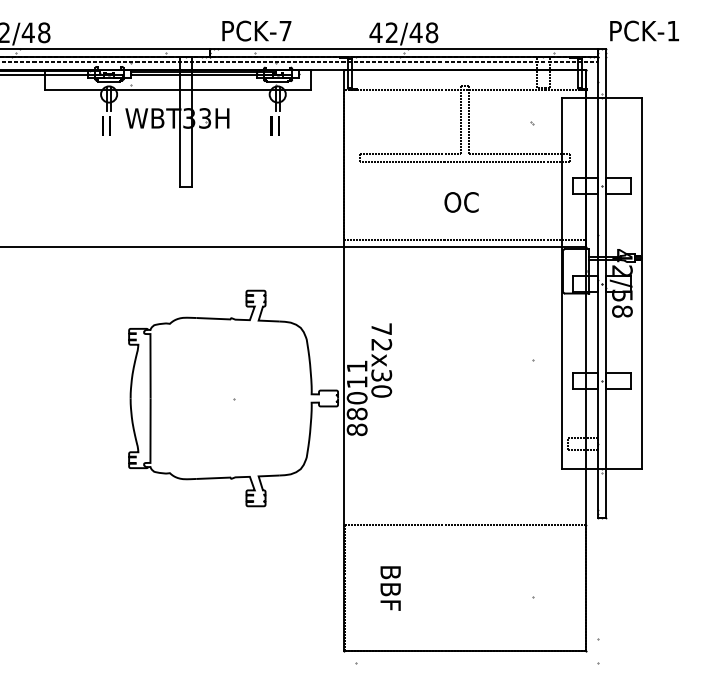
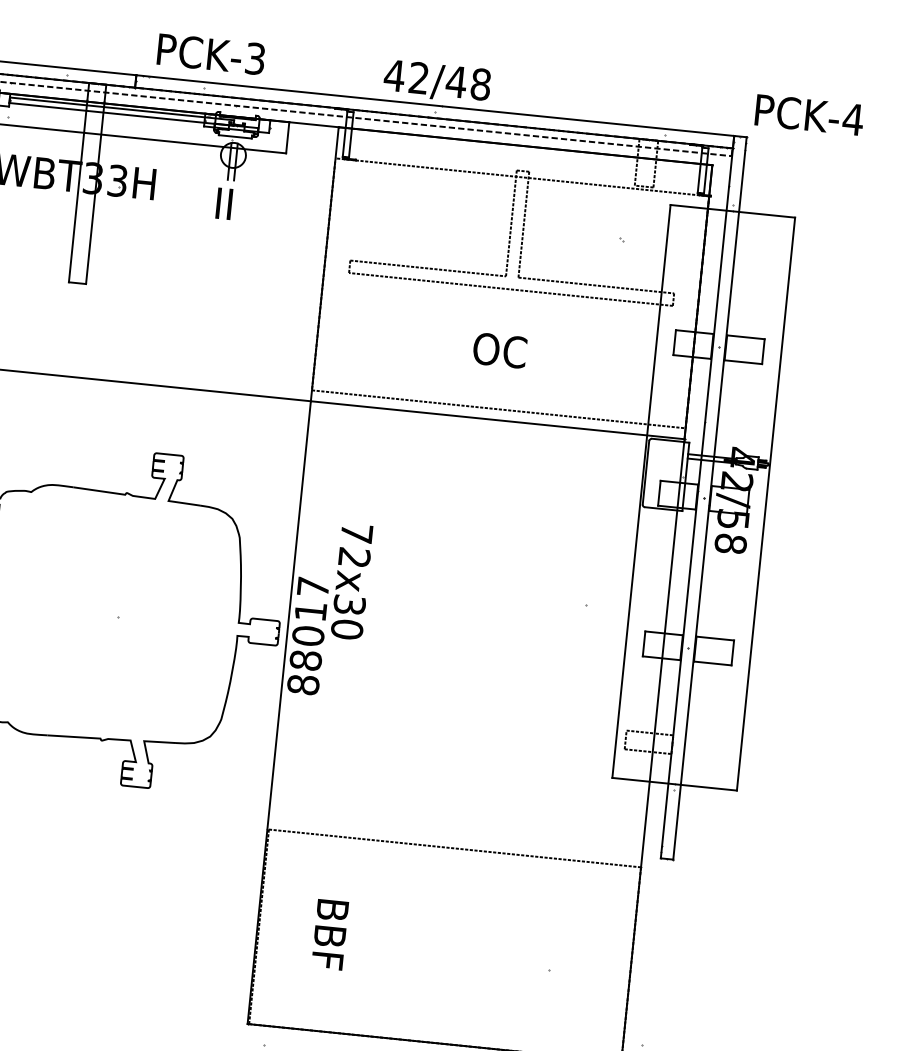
text: (285, 30) -> (255, 57), PCK-7 -> PCK-3
text: (672, 31) -> (851, 120), PCK-1 -> PCK-4
text: (357, 366) -> (313, 587), 88011 -> 88017

